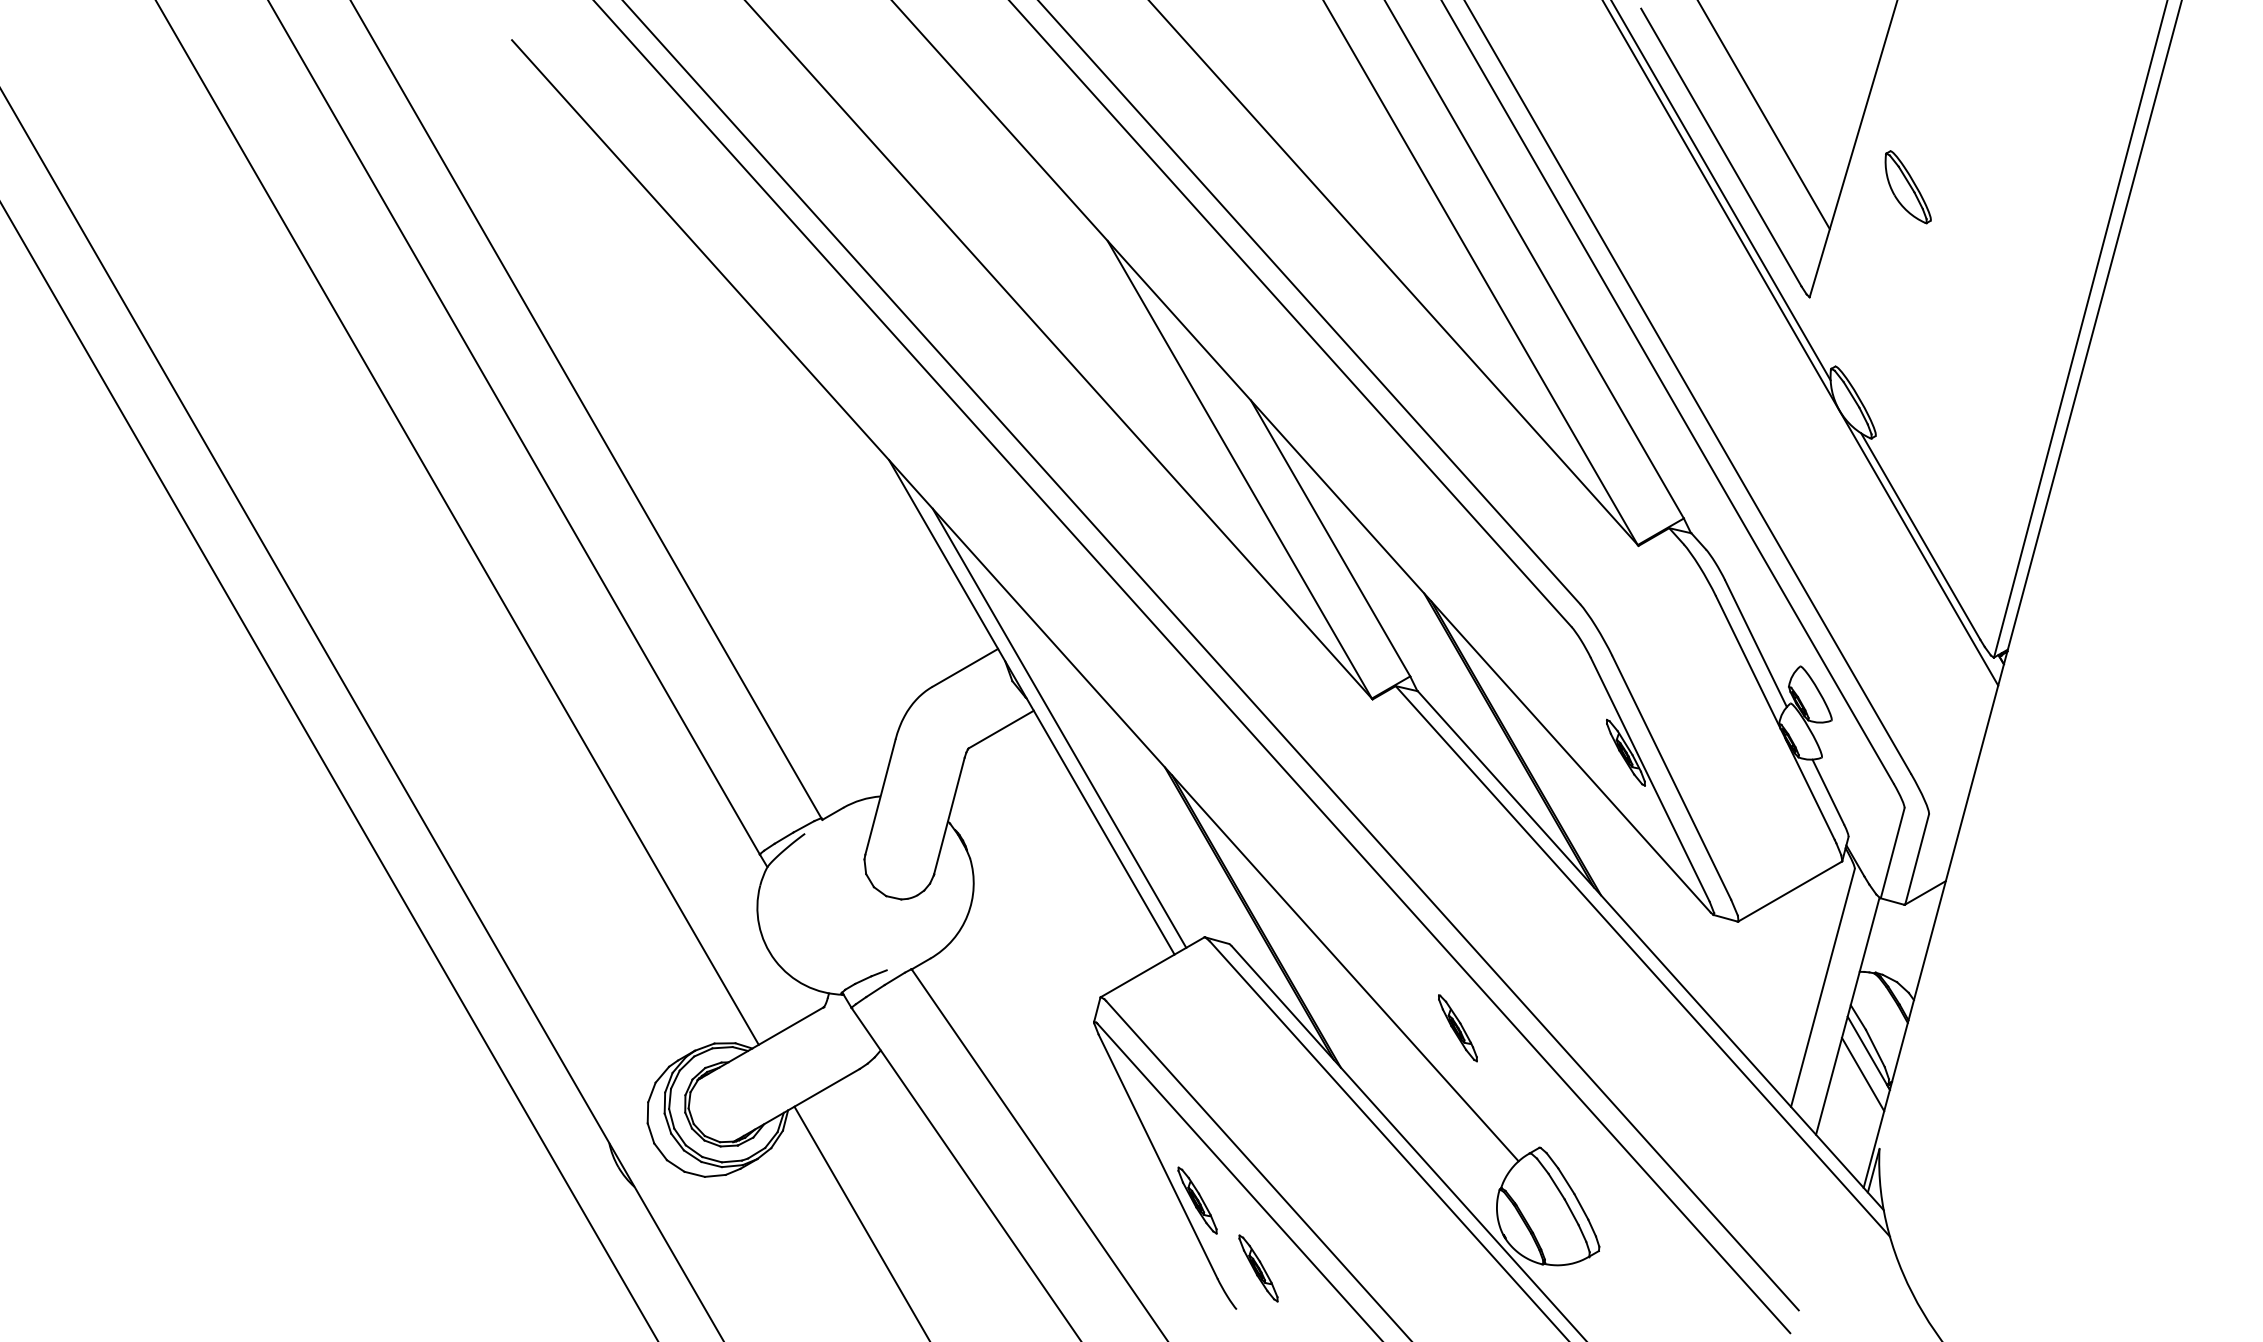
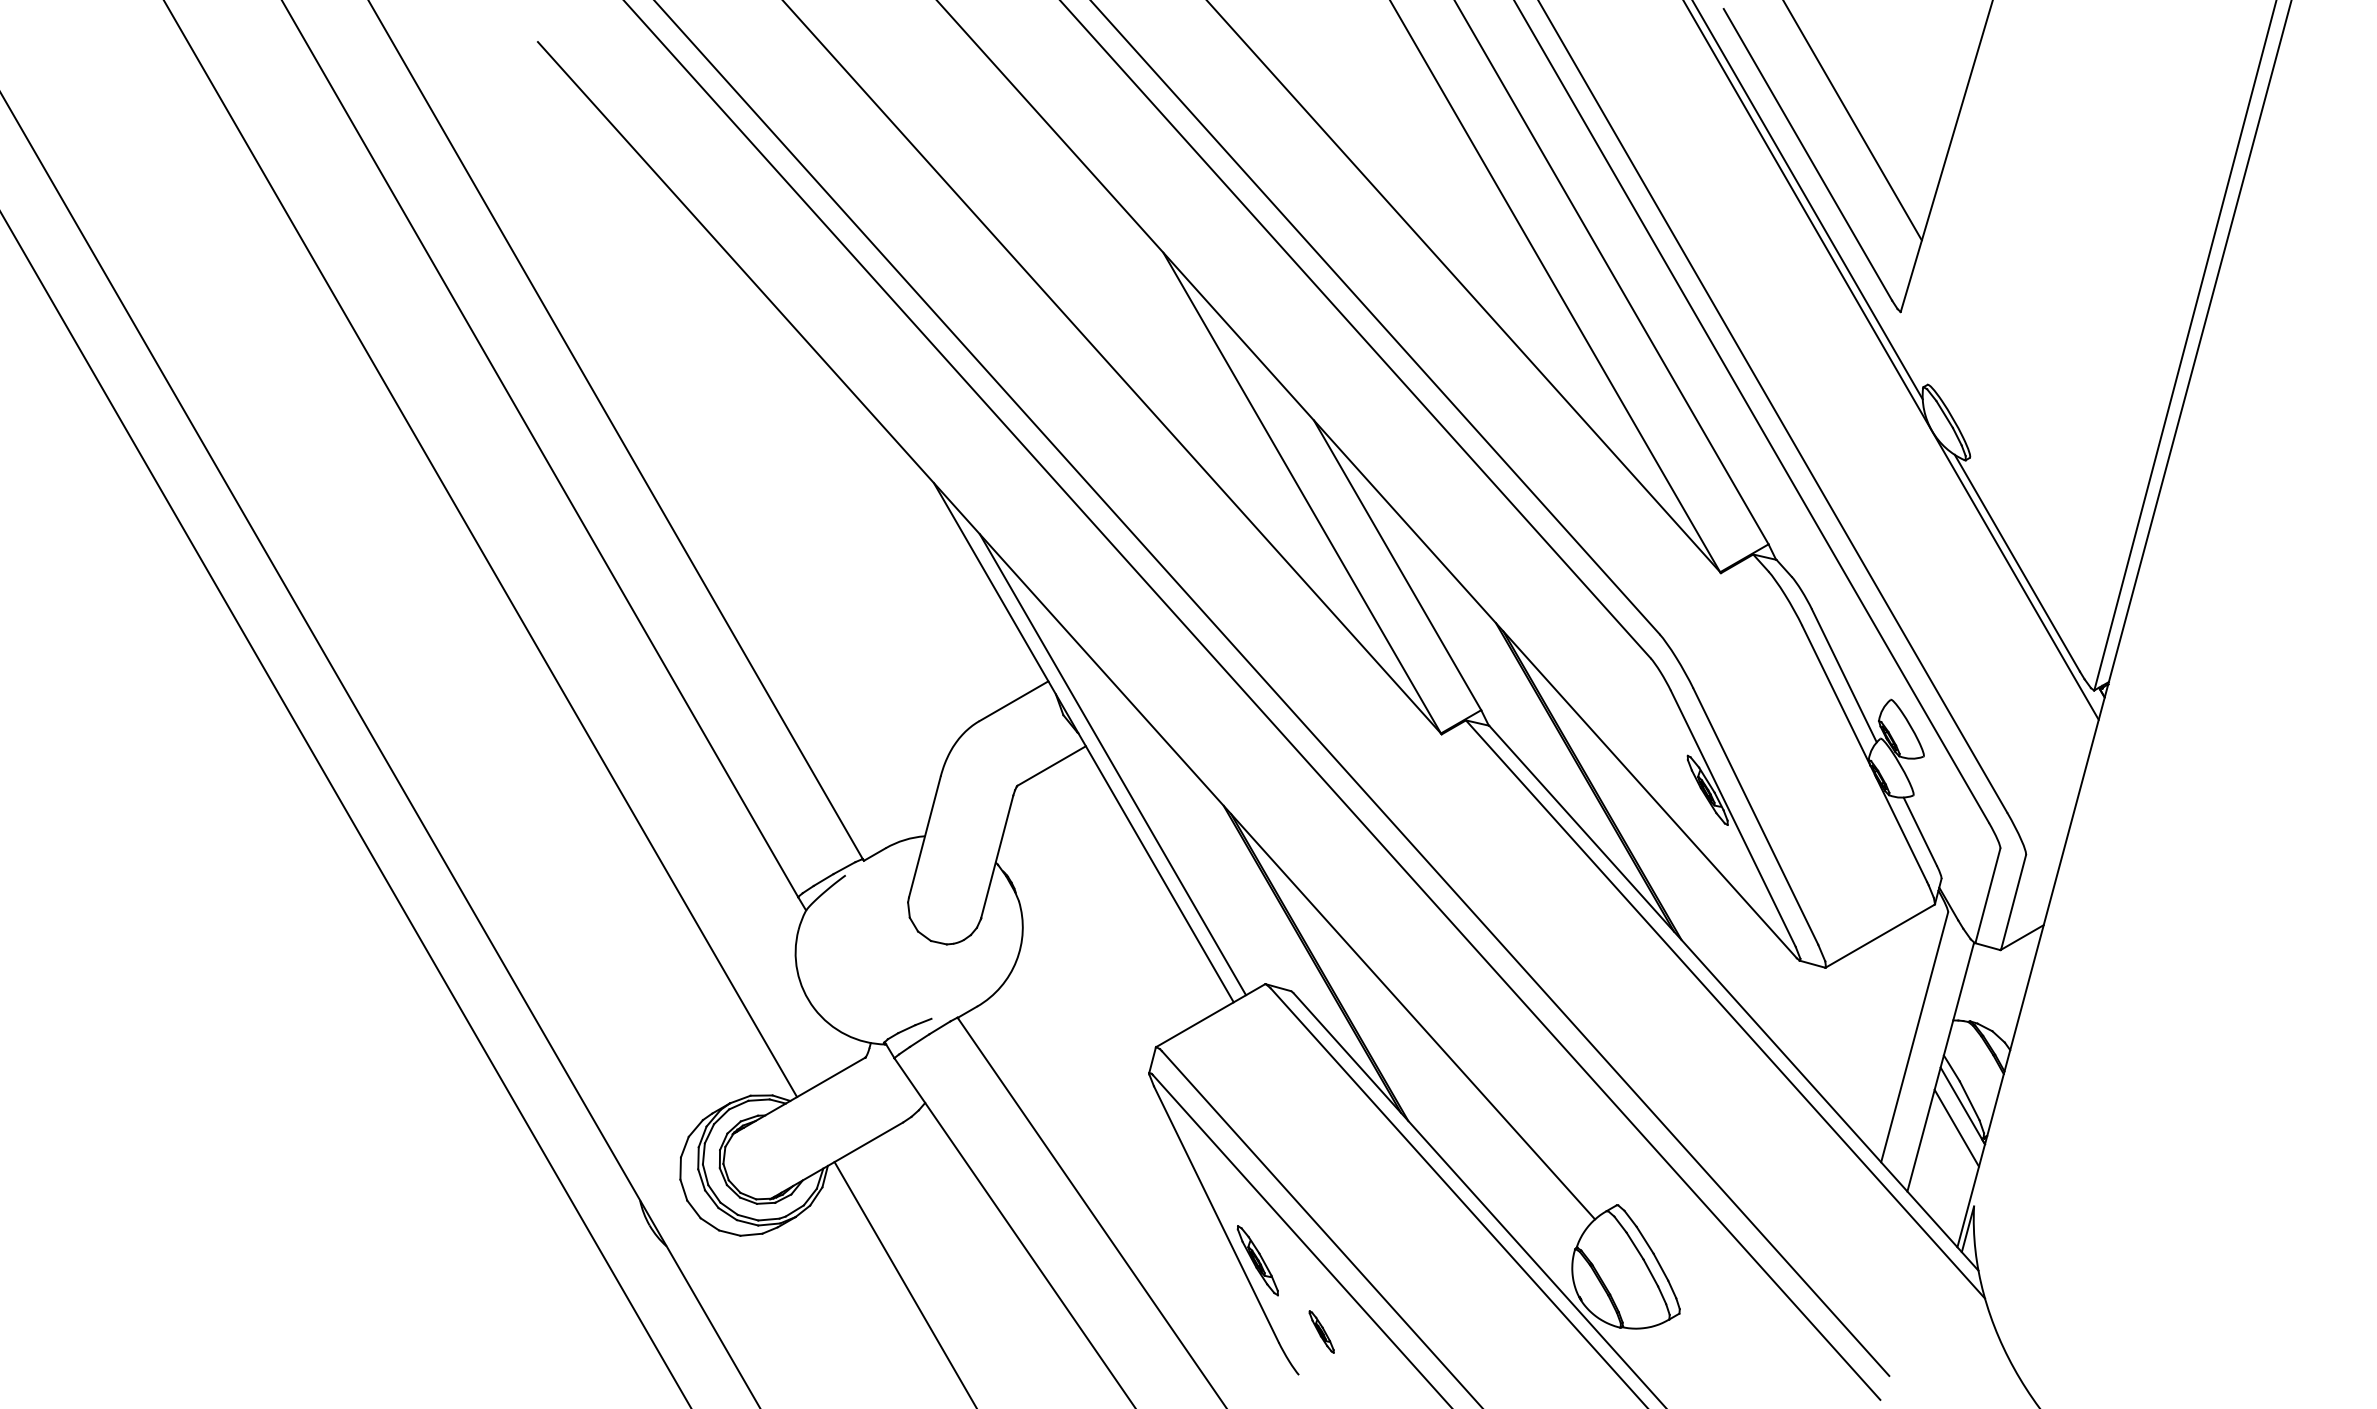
part: (1907, 187) -> (2003, 196), removed
part: (1458, 1028) -> (1531, 1079), removed
part: (1258, 1268) -> (1321, 1331), size x0.6

